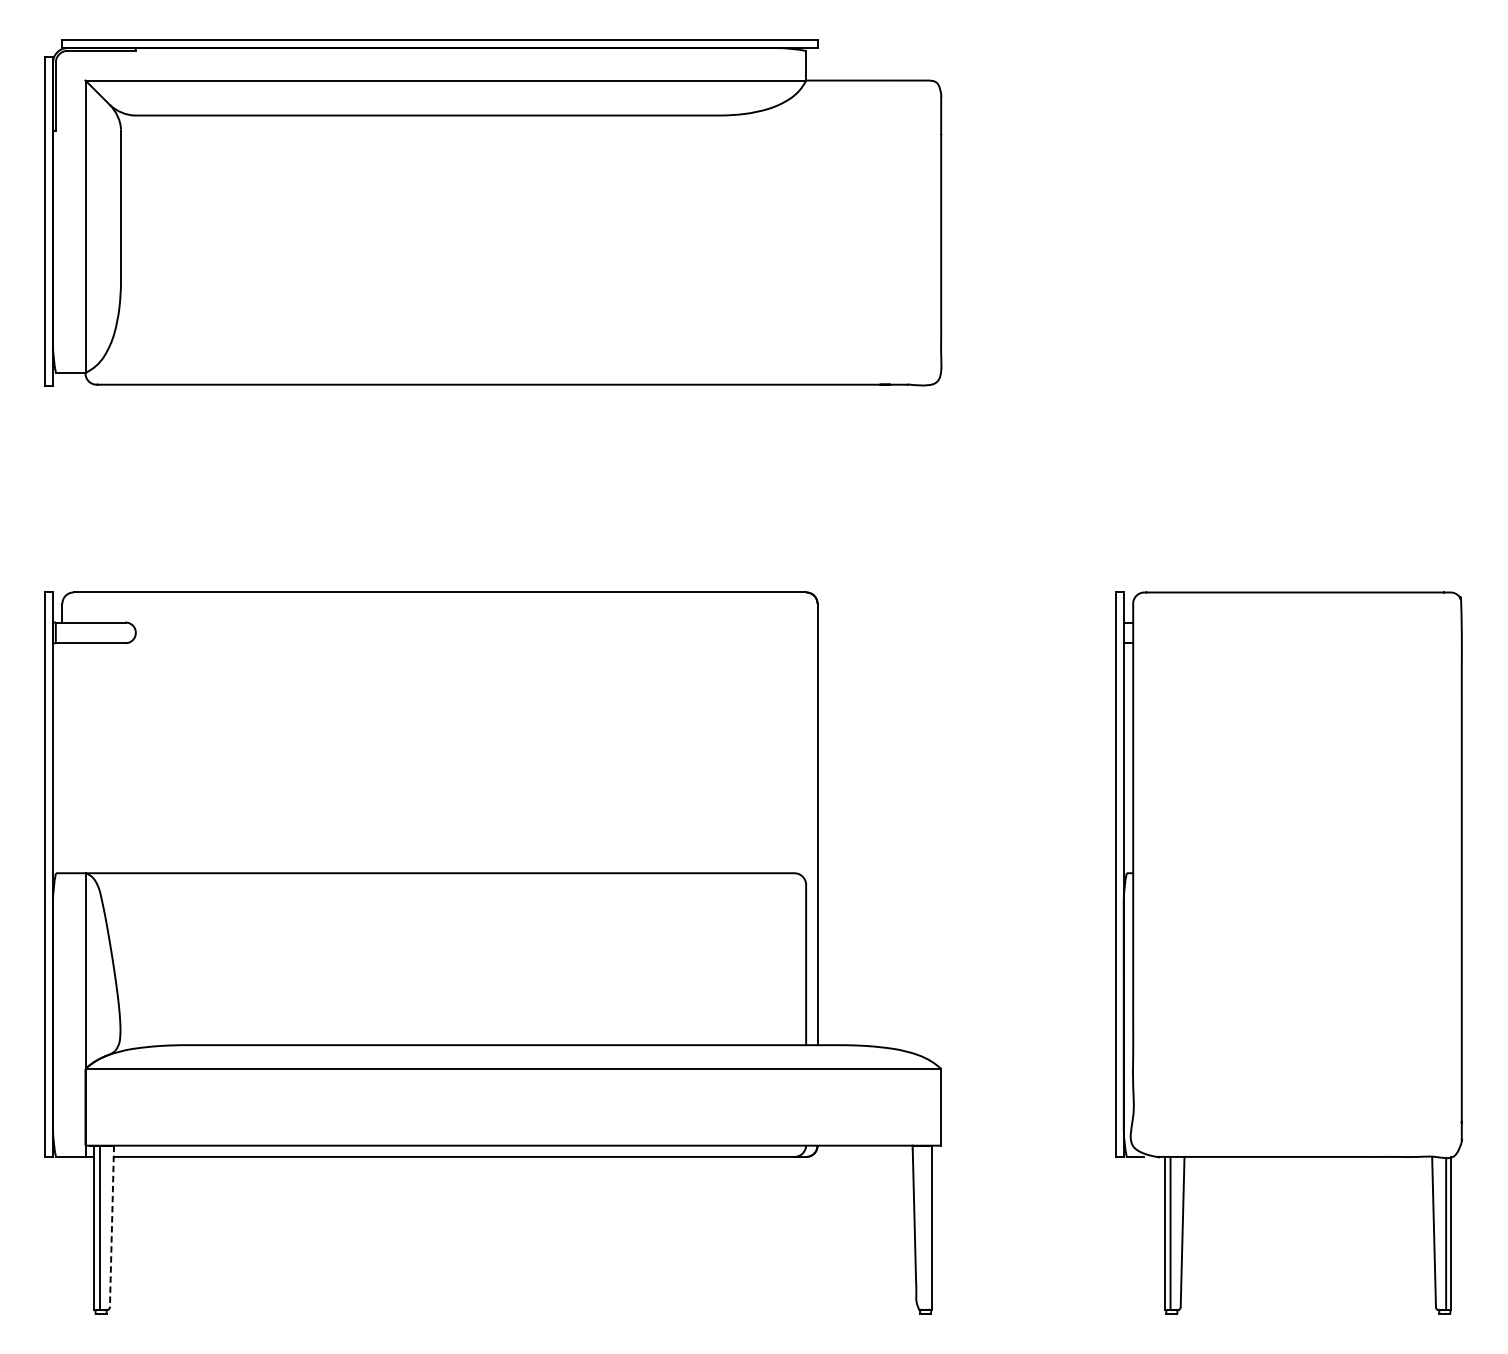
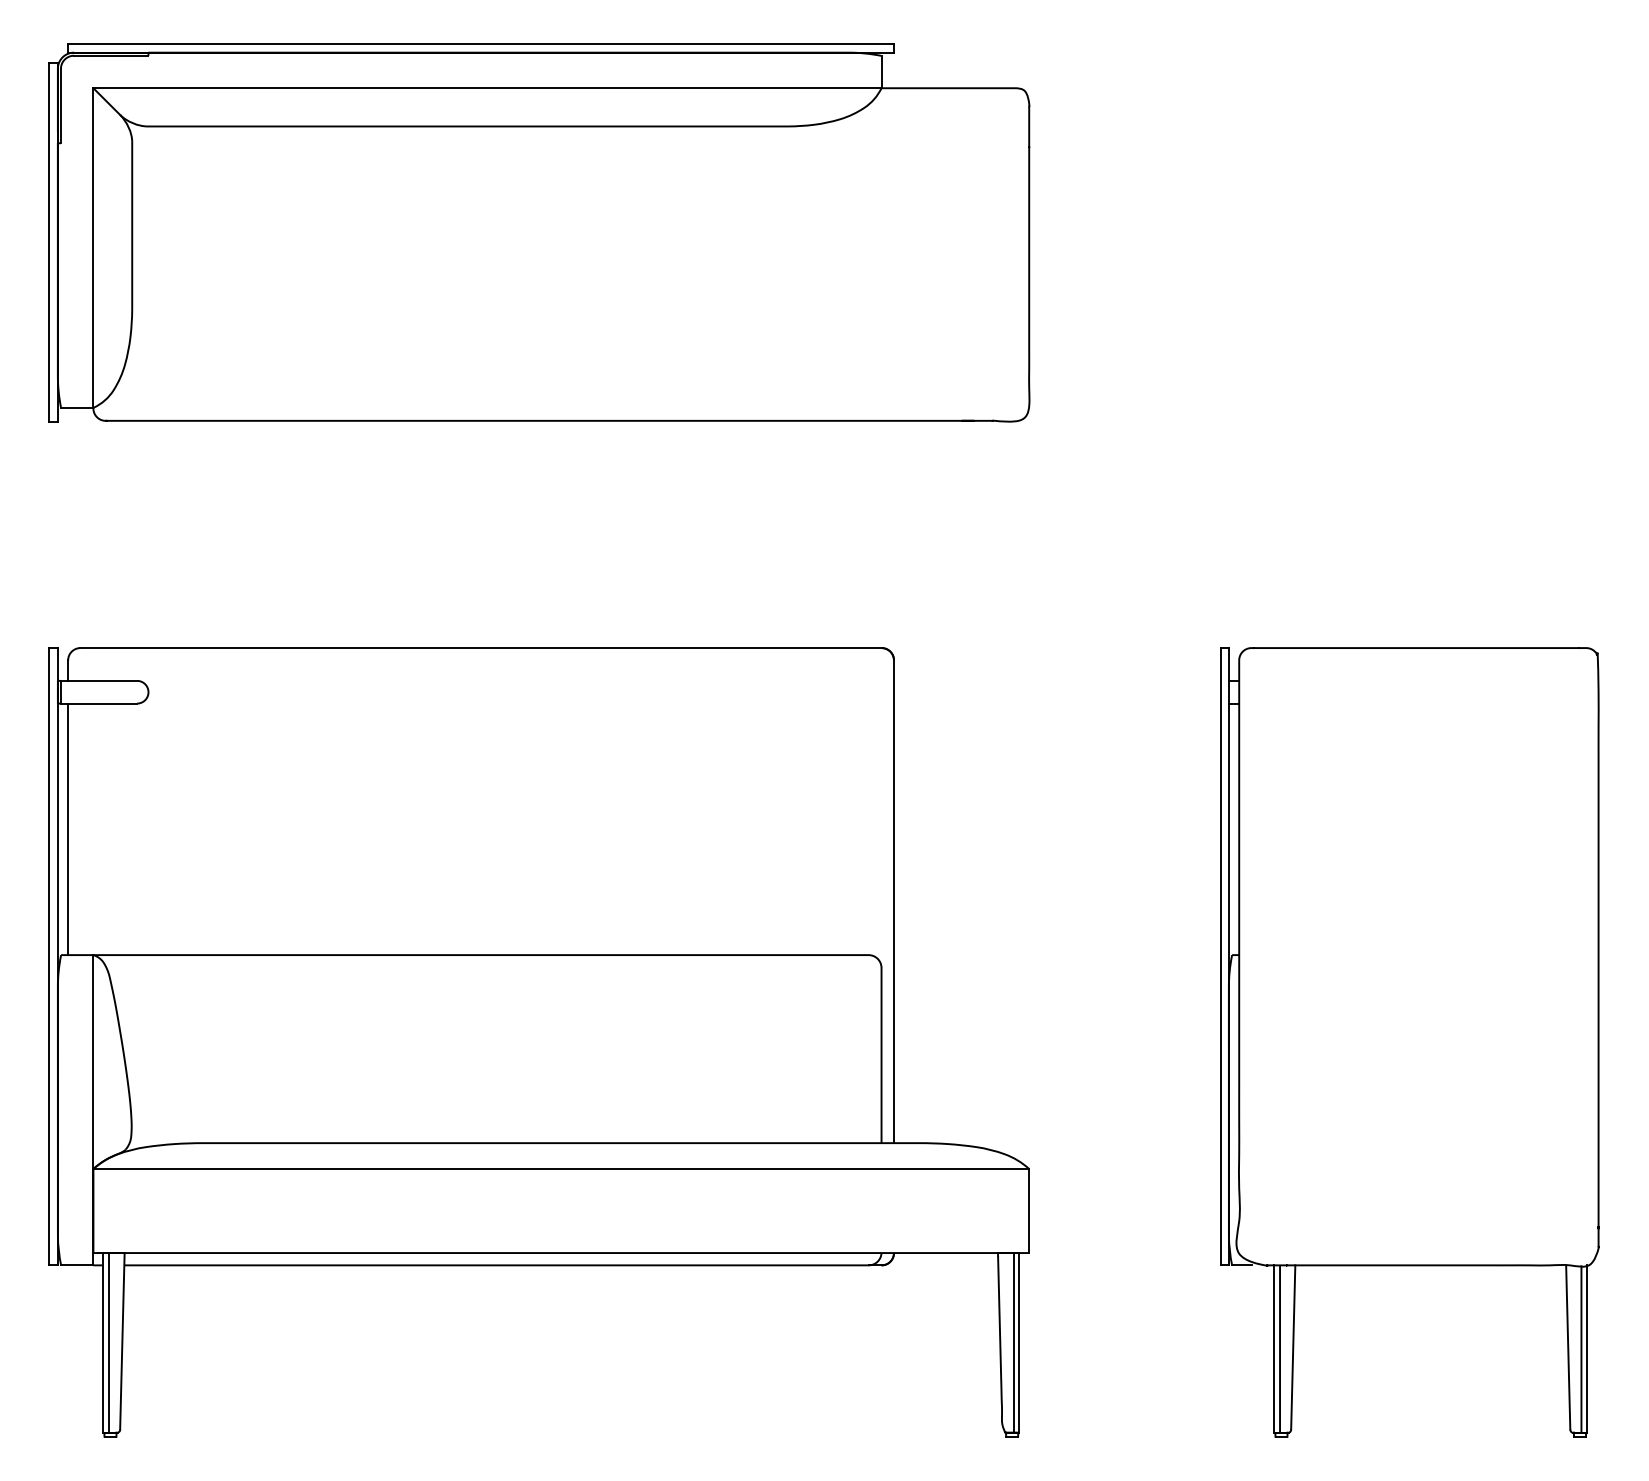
line: (62, 758) -> (68, 829), added
line: (112, 1226) -> (122, 1341), dashed -> solid
line: (926, 1227) -> (1013, 1342), added

